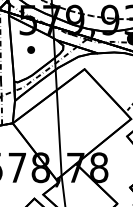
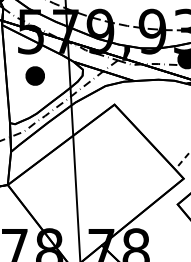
part: (30, 49) -> (34, 75), size x1.67

